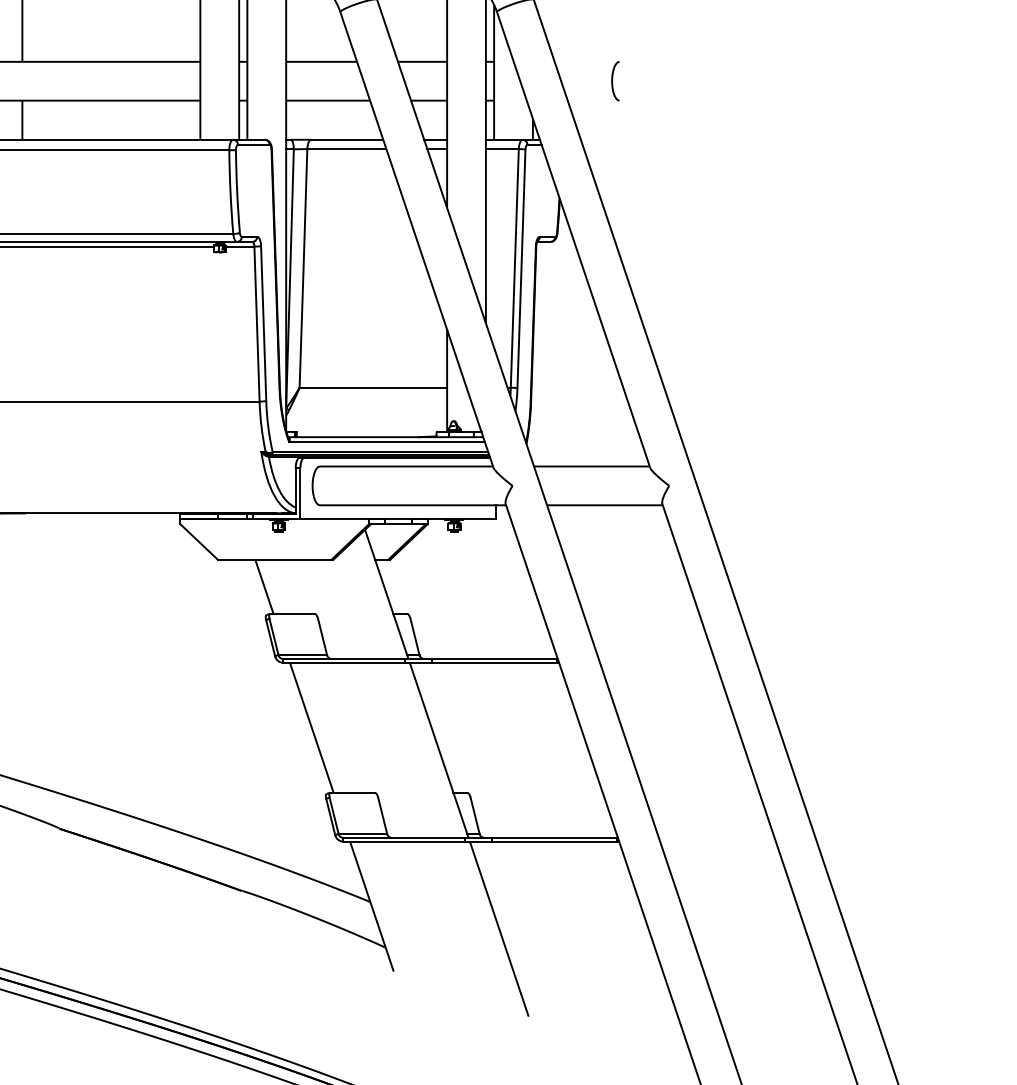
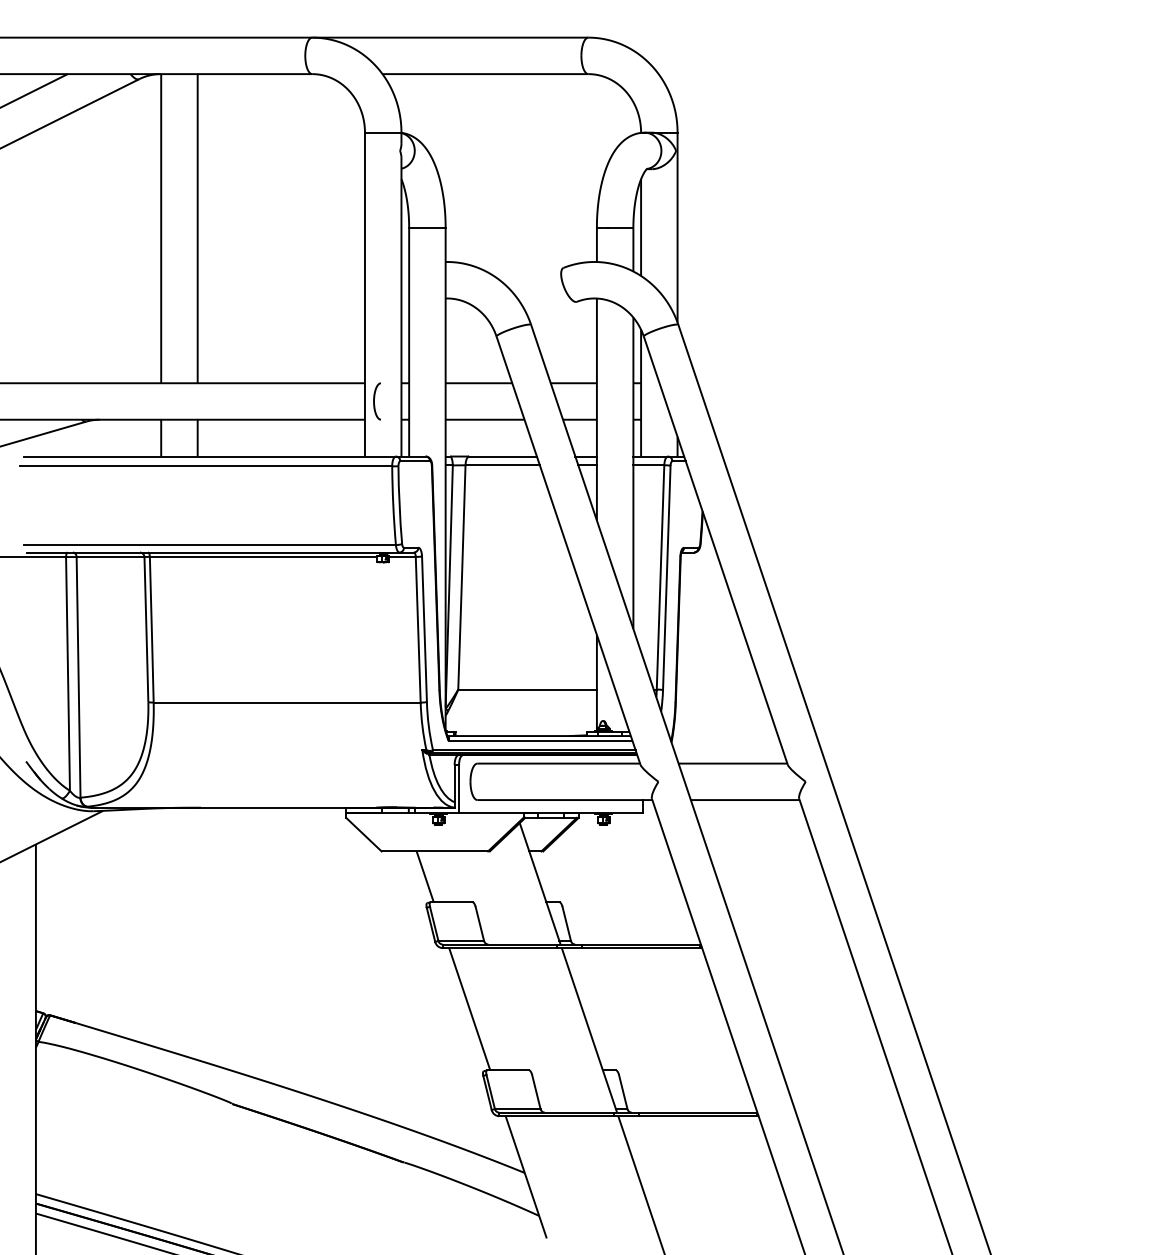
curve: (612, 81) -> (374, 401), moved

